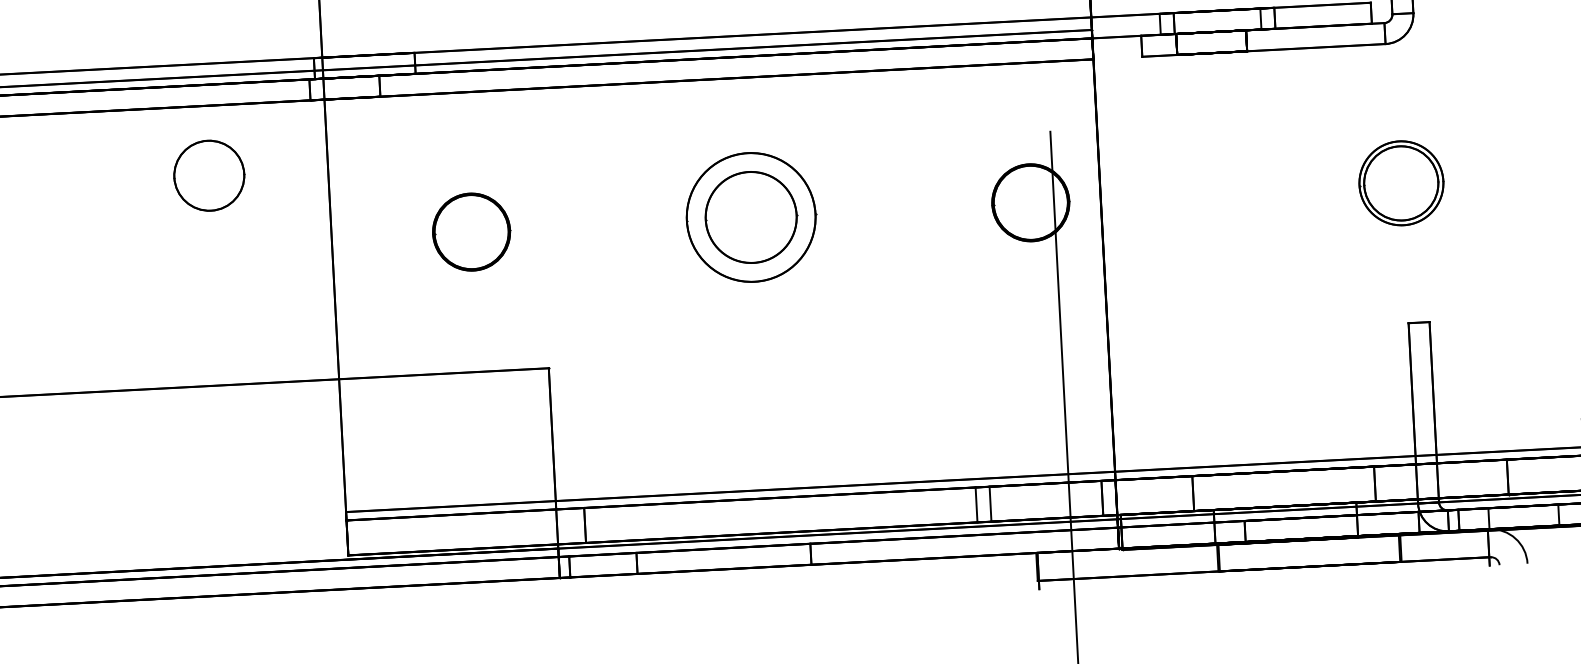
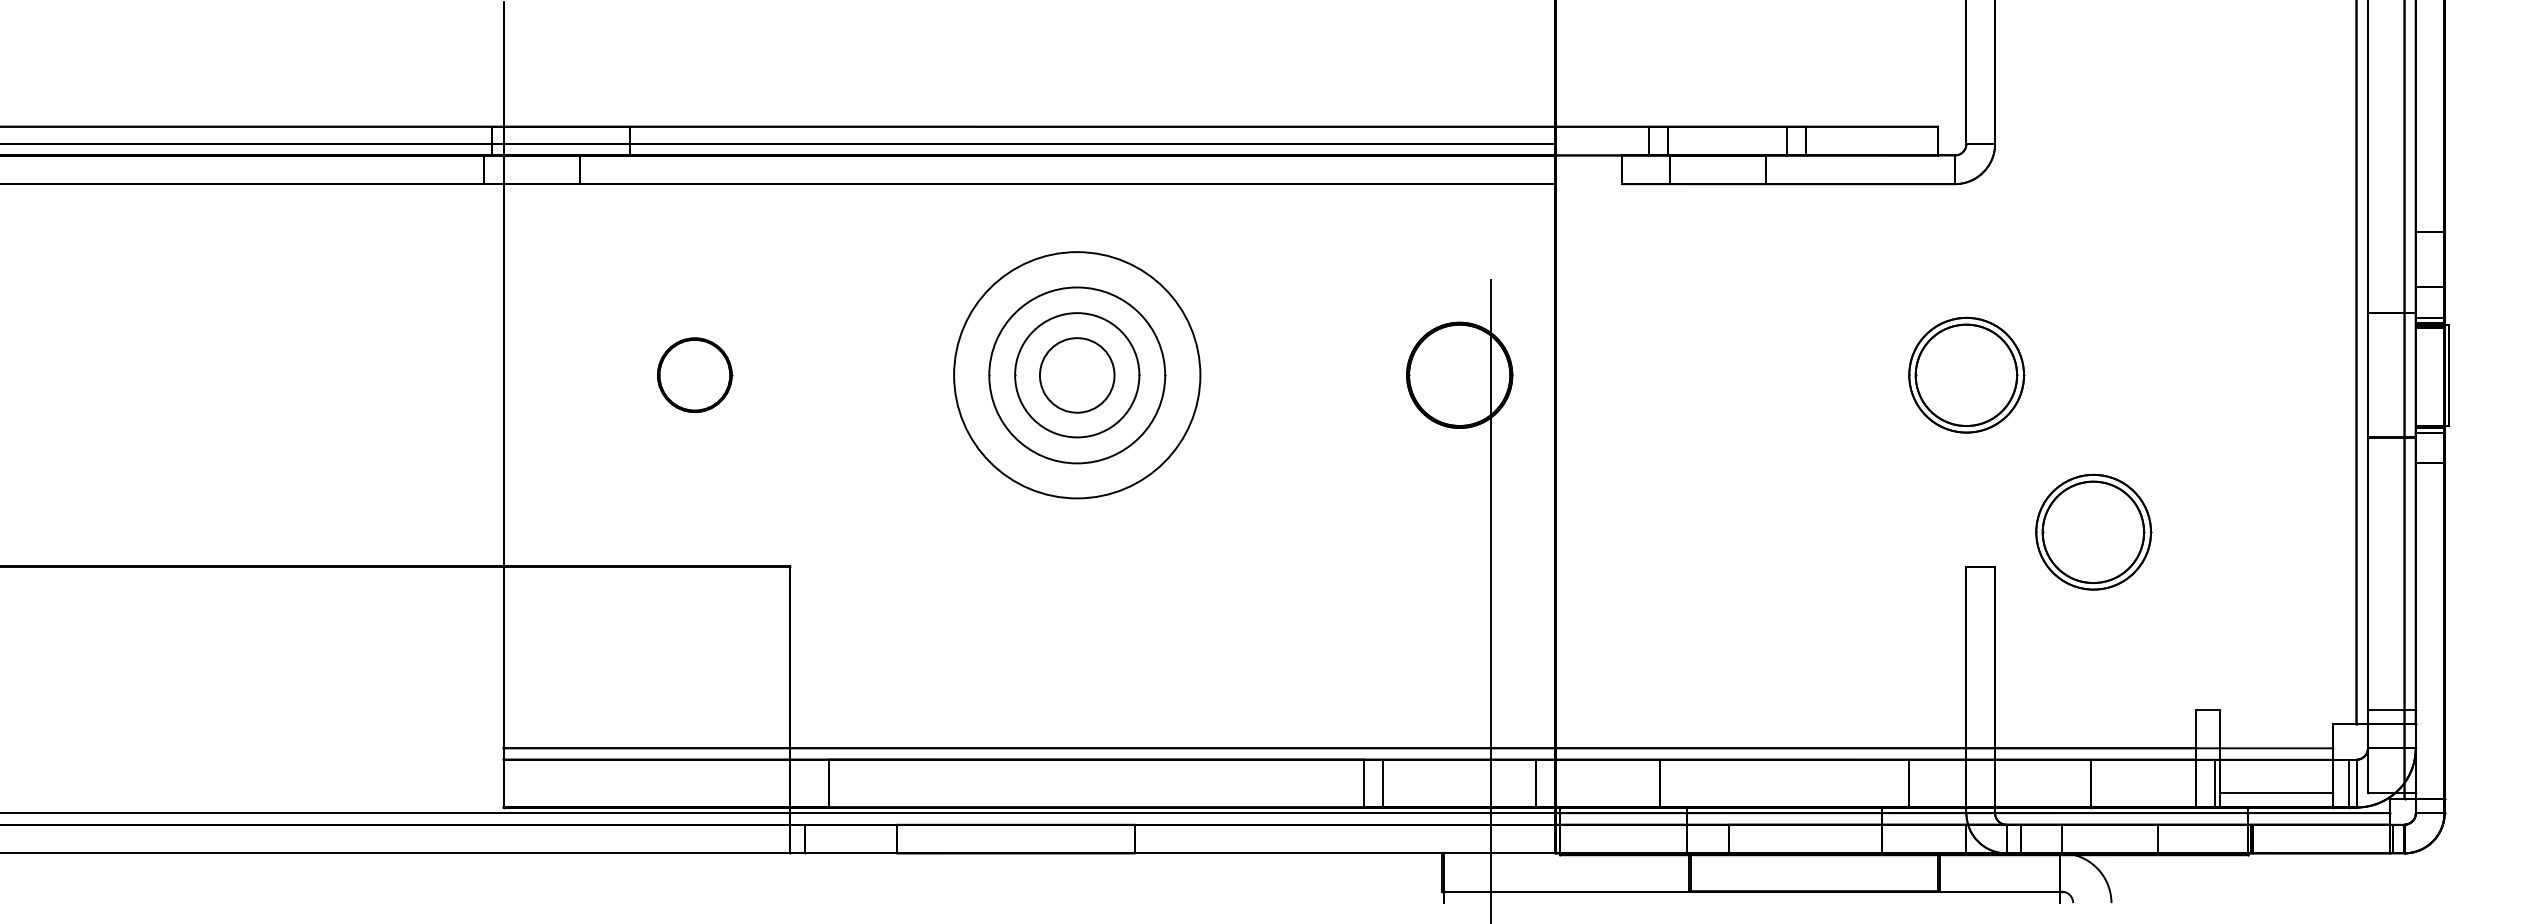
part: (209, 175) -> (341, 279), removed
circle: (751, 217) -> (1077, 375), size x0.6
circle: (751, 217) -> (1077, 375), size x1.4
part: (471, 231) -> (694, 374), size x0.7
part: (1500, 292) -> (2093, 531), added

